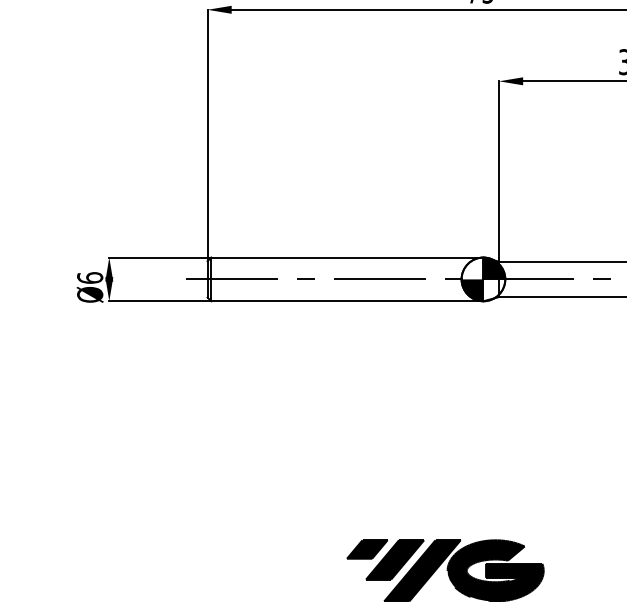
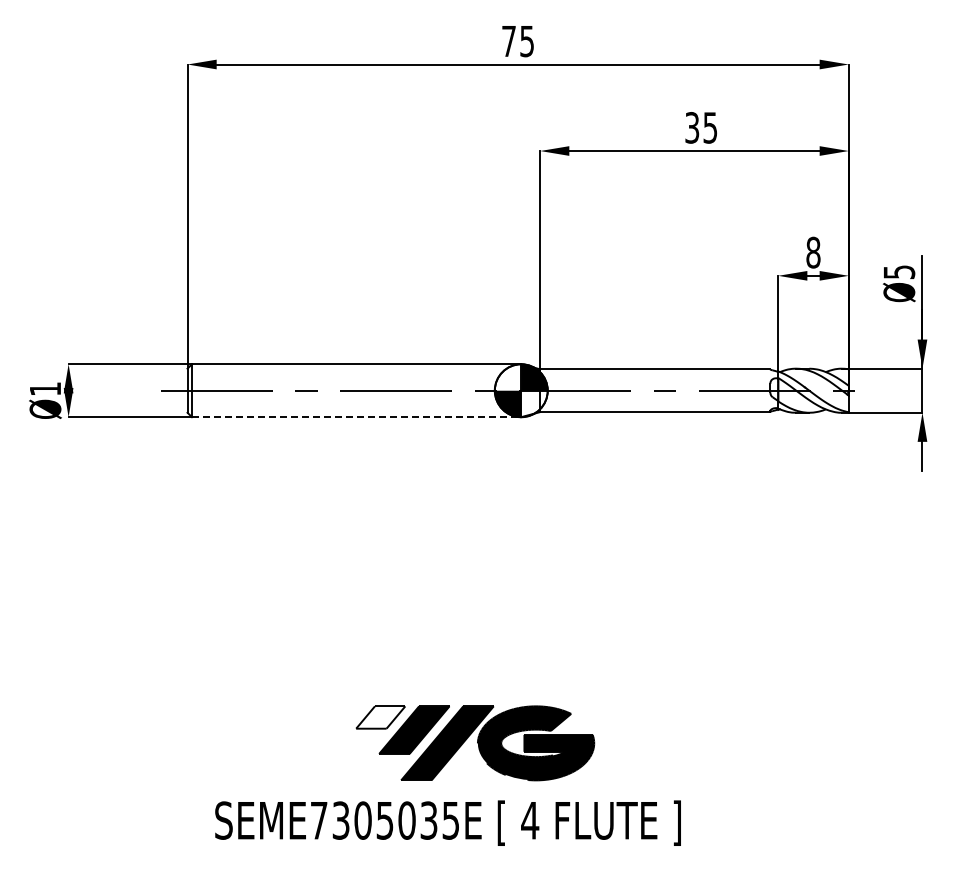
text: (90, 277) -> (45, 388), Ø6 -> Ø1
line: (347, 301) -> (356, 417), solid -> dashed
fill: (367, 549) -> (380, 717), removed

